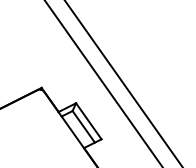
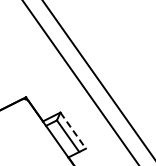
line: (89, 121) -> (73, 130), solid -> dashed

